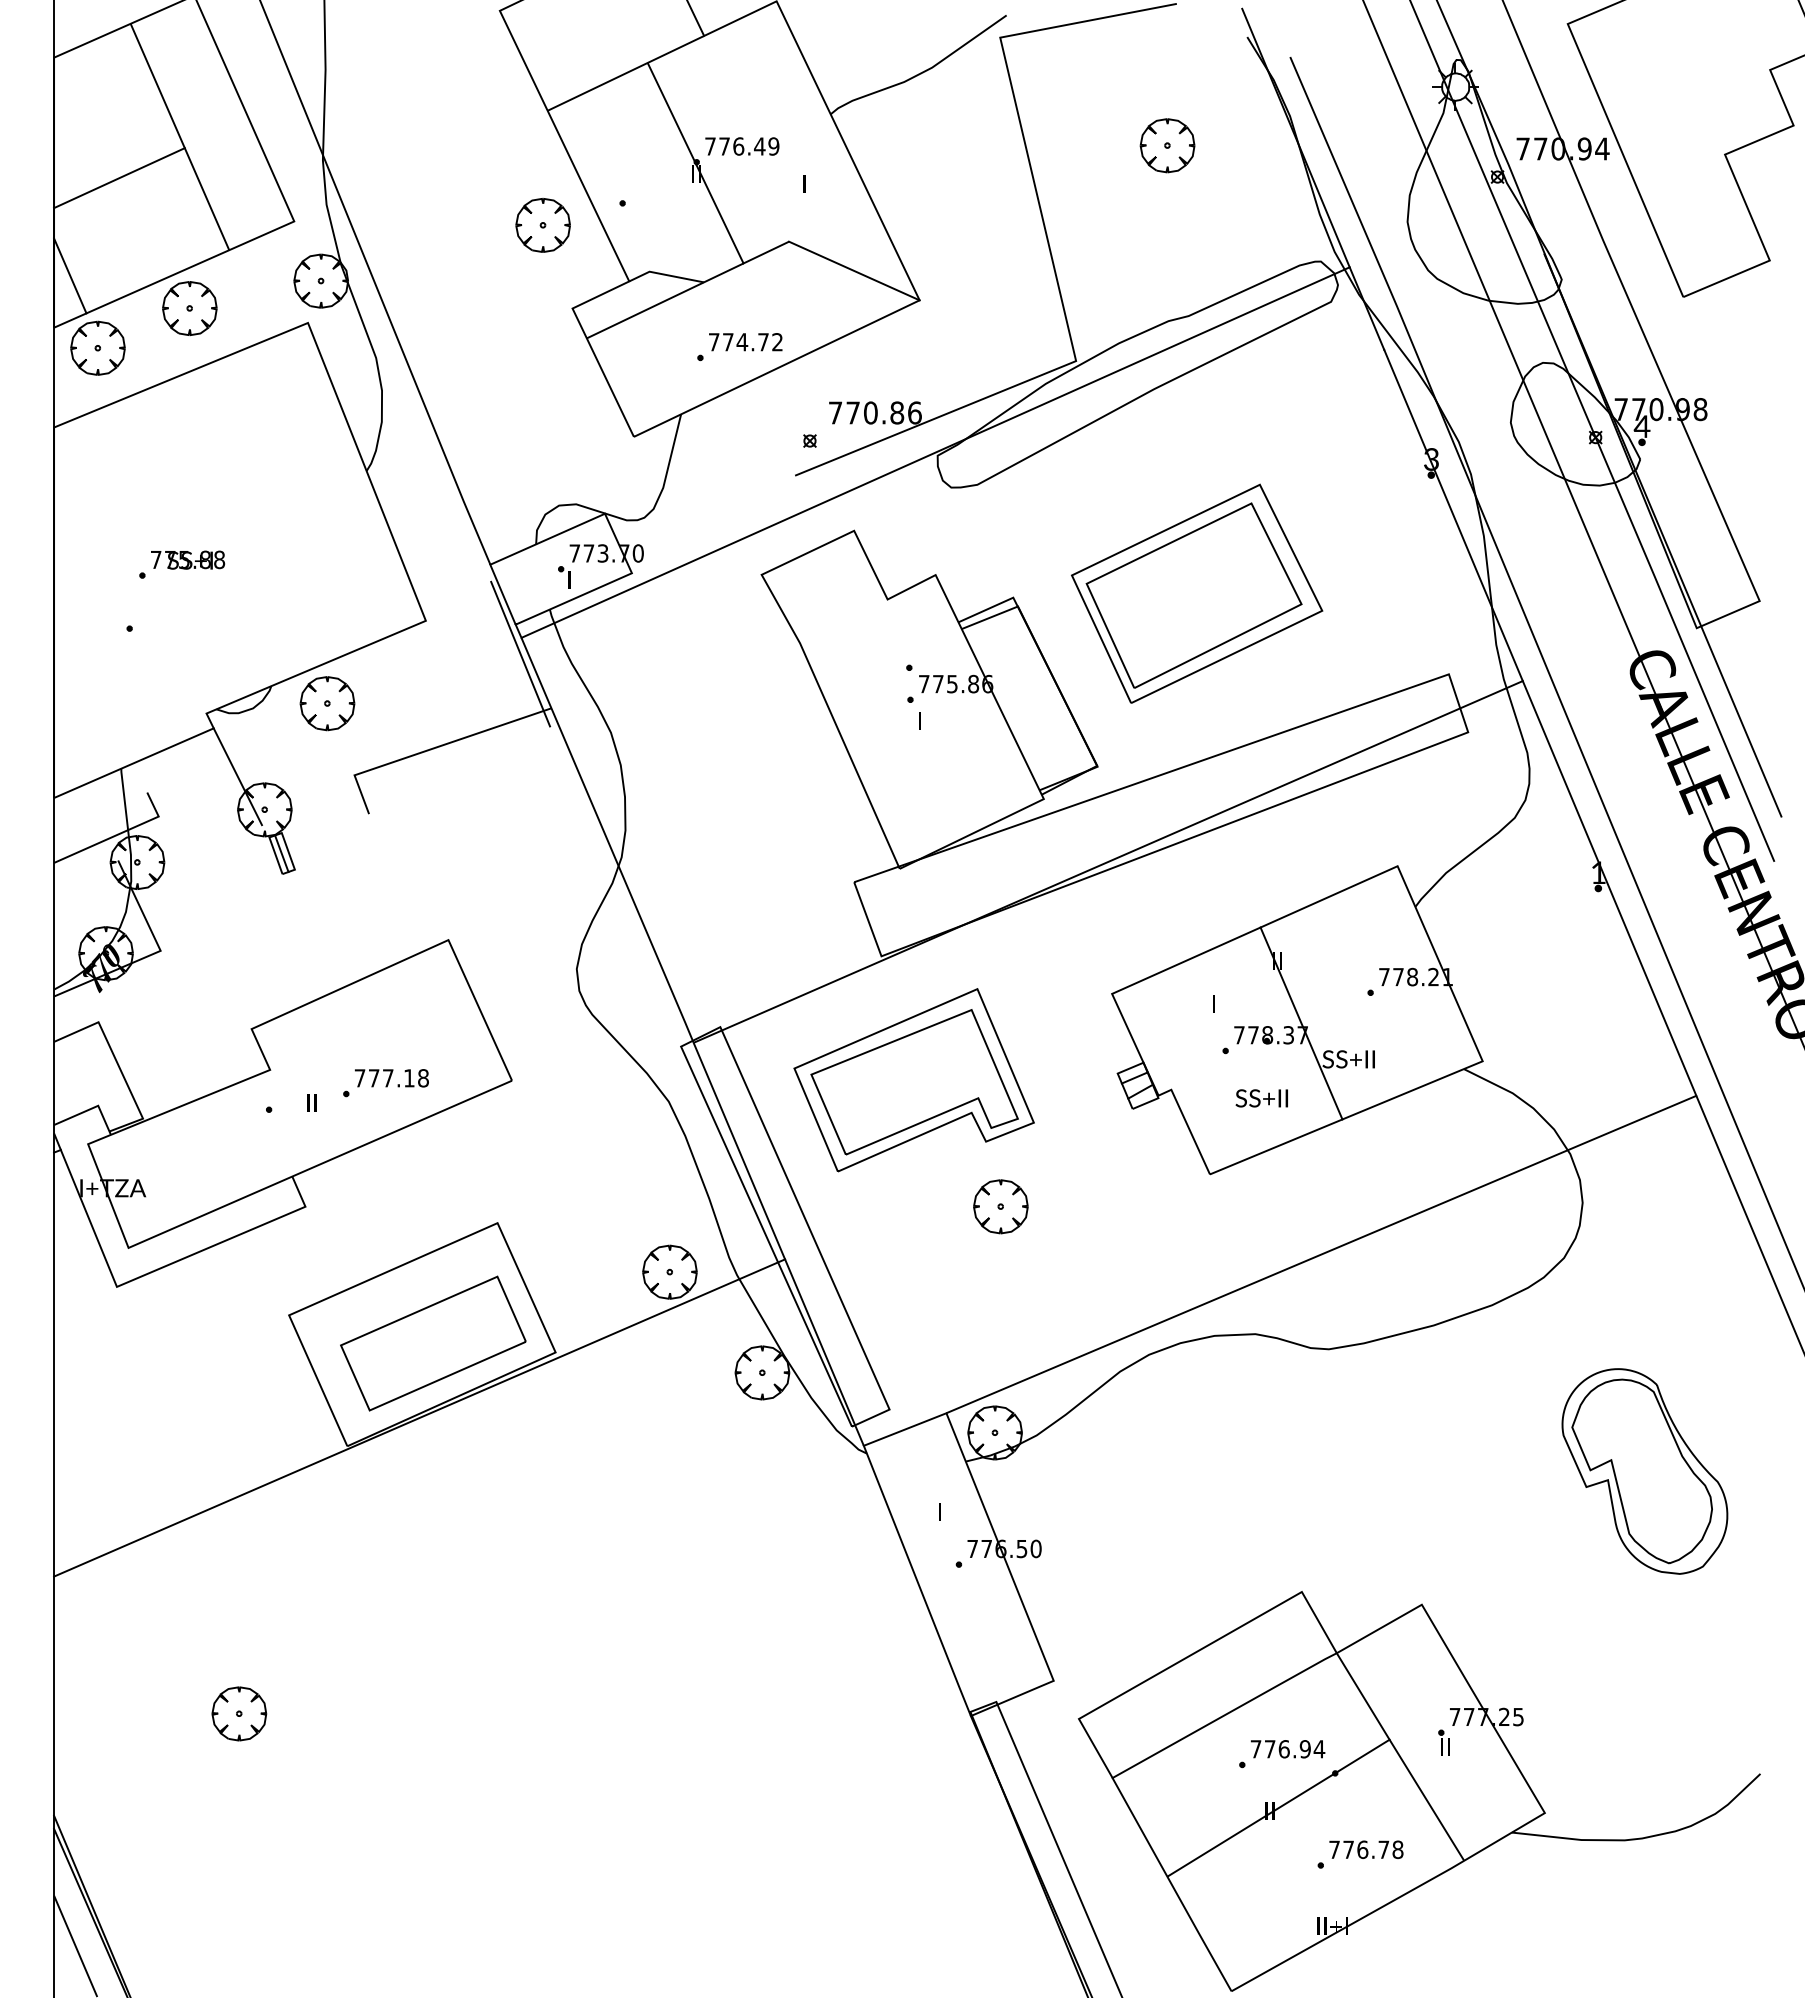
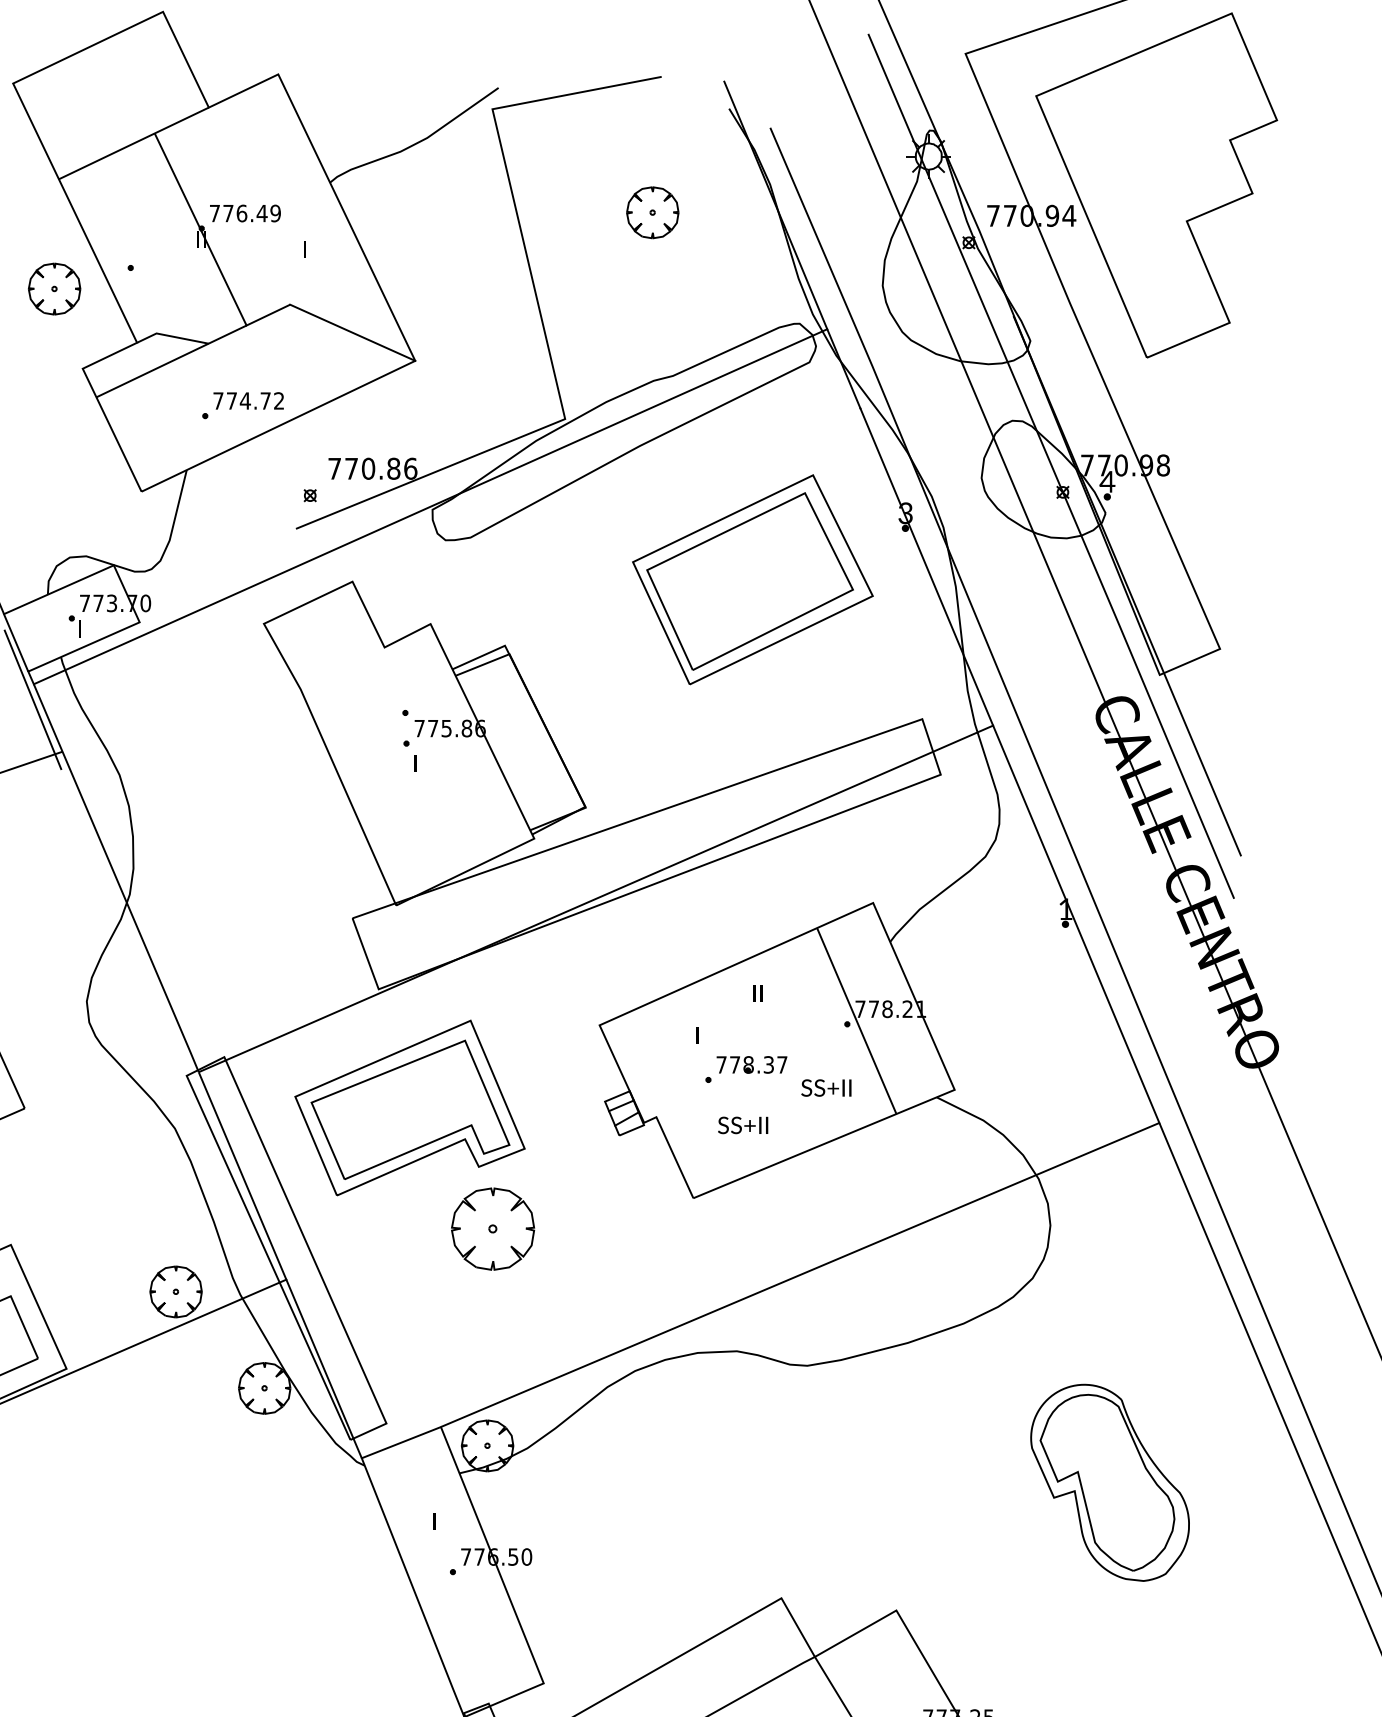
part: (1197, 593) -> (753, 579), moved
line: (1301, 1023) -> (856, 1021), moved
part: (1000, 1206) -> (492, 1228), size x1.6

